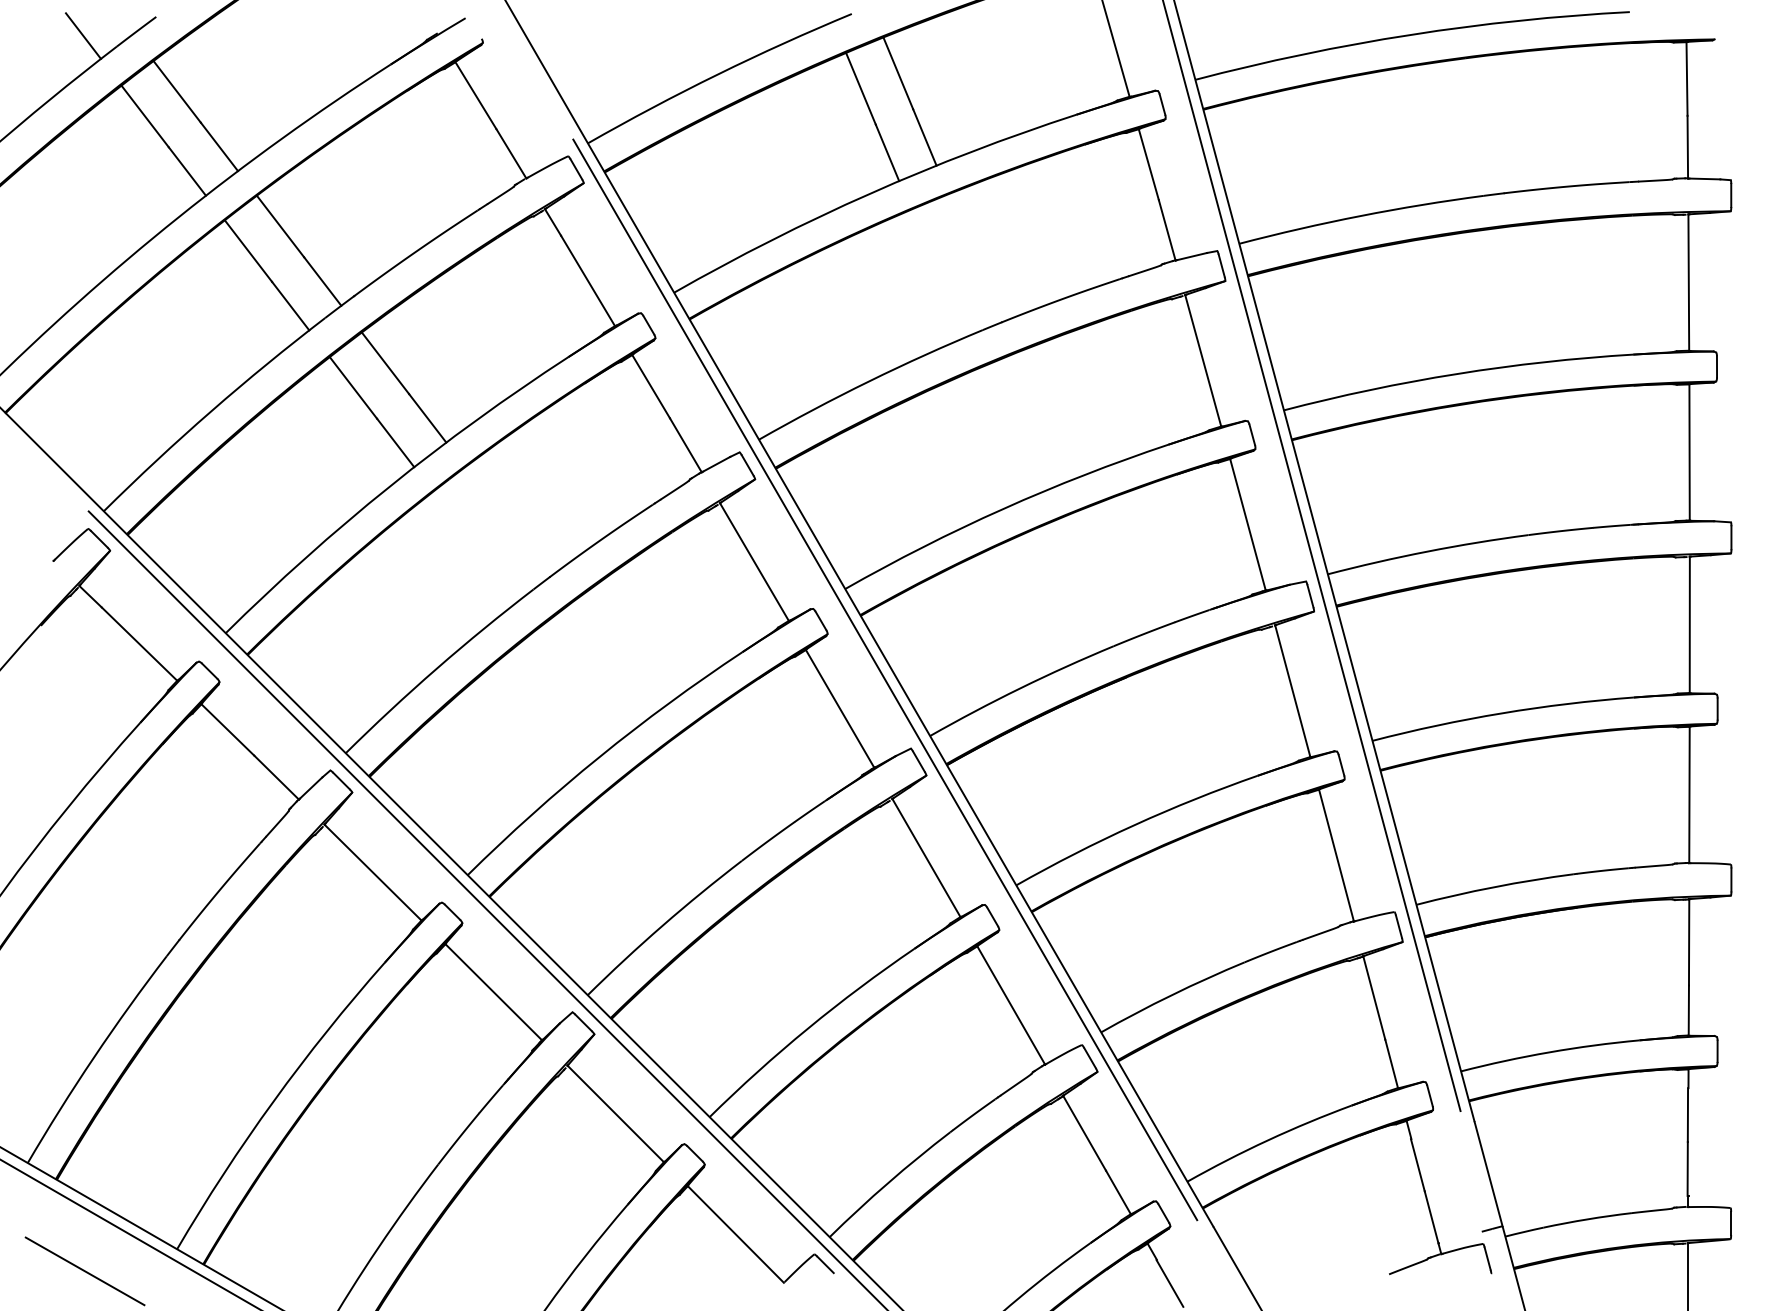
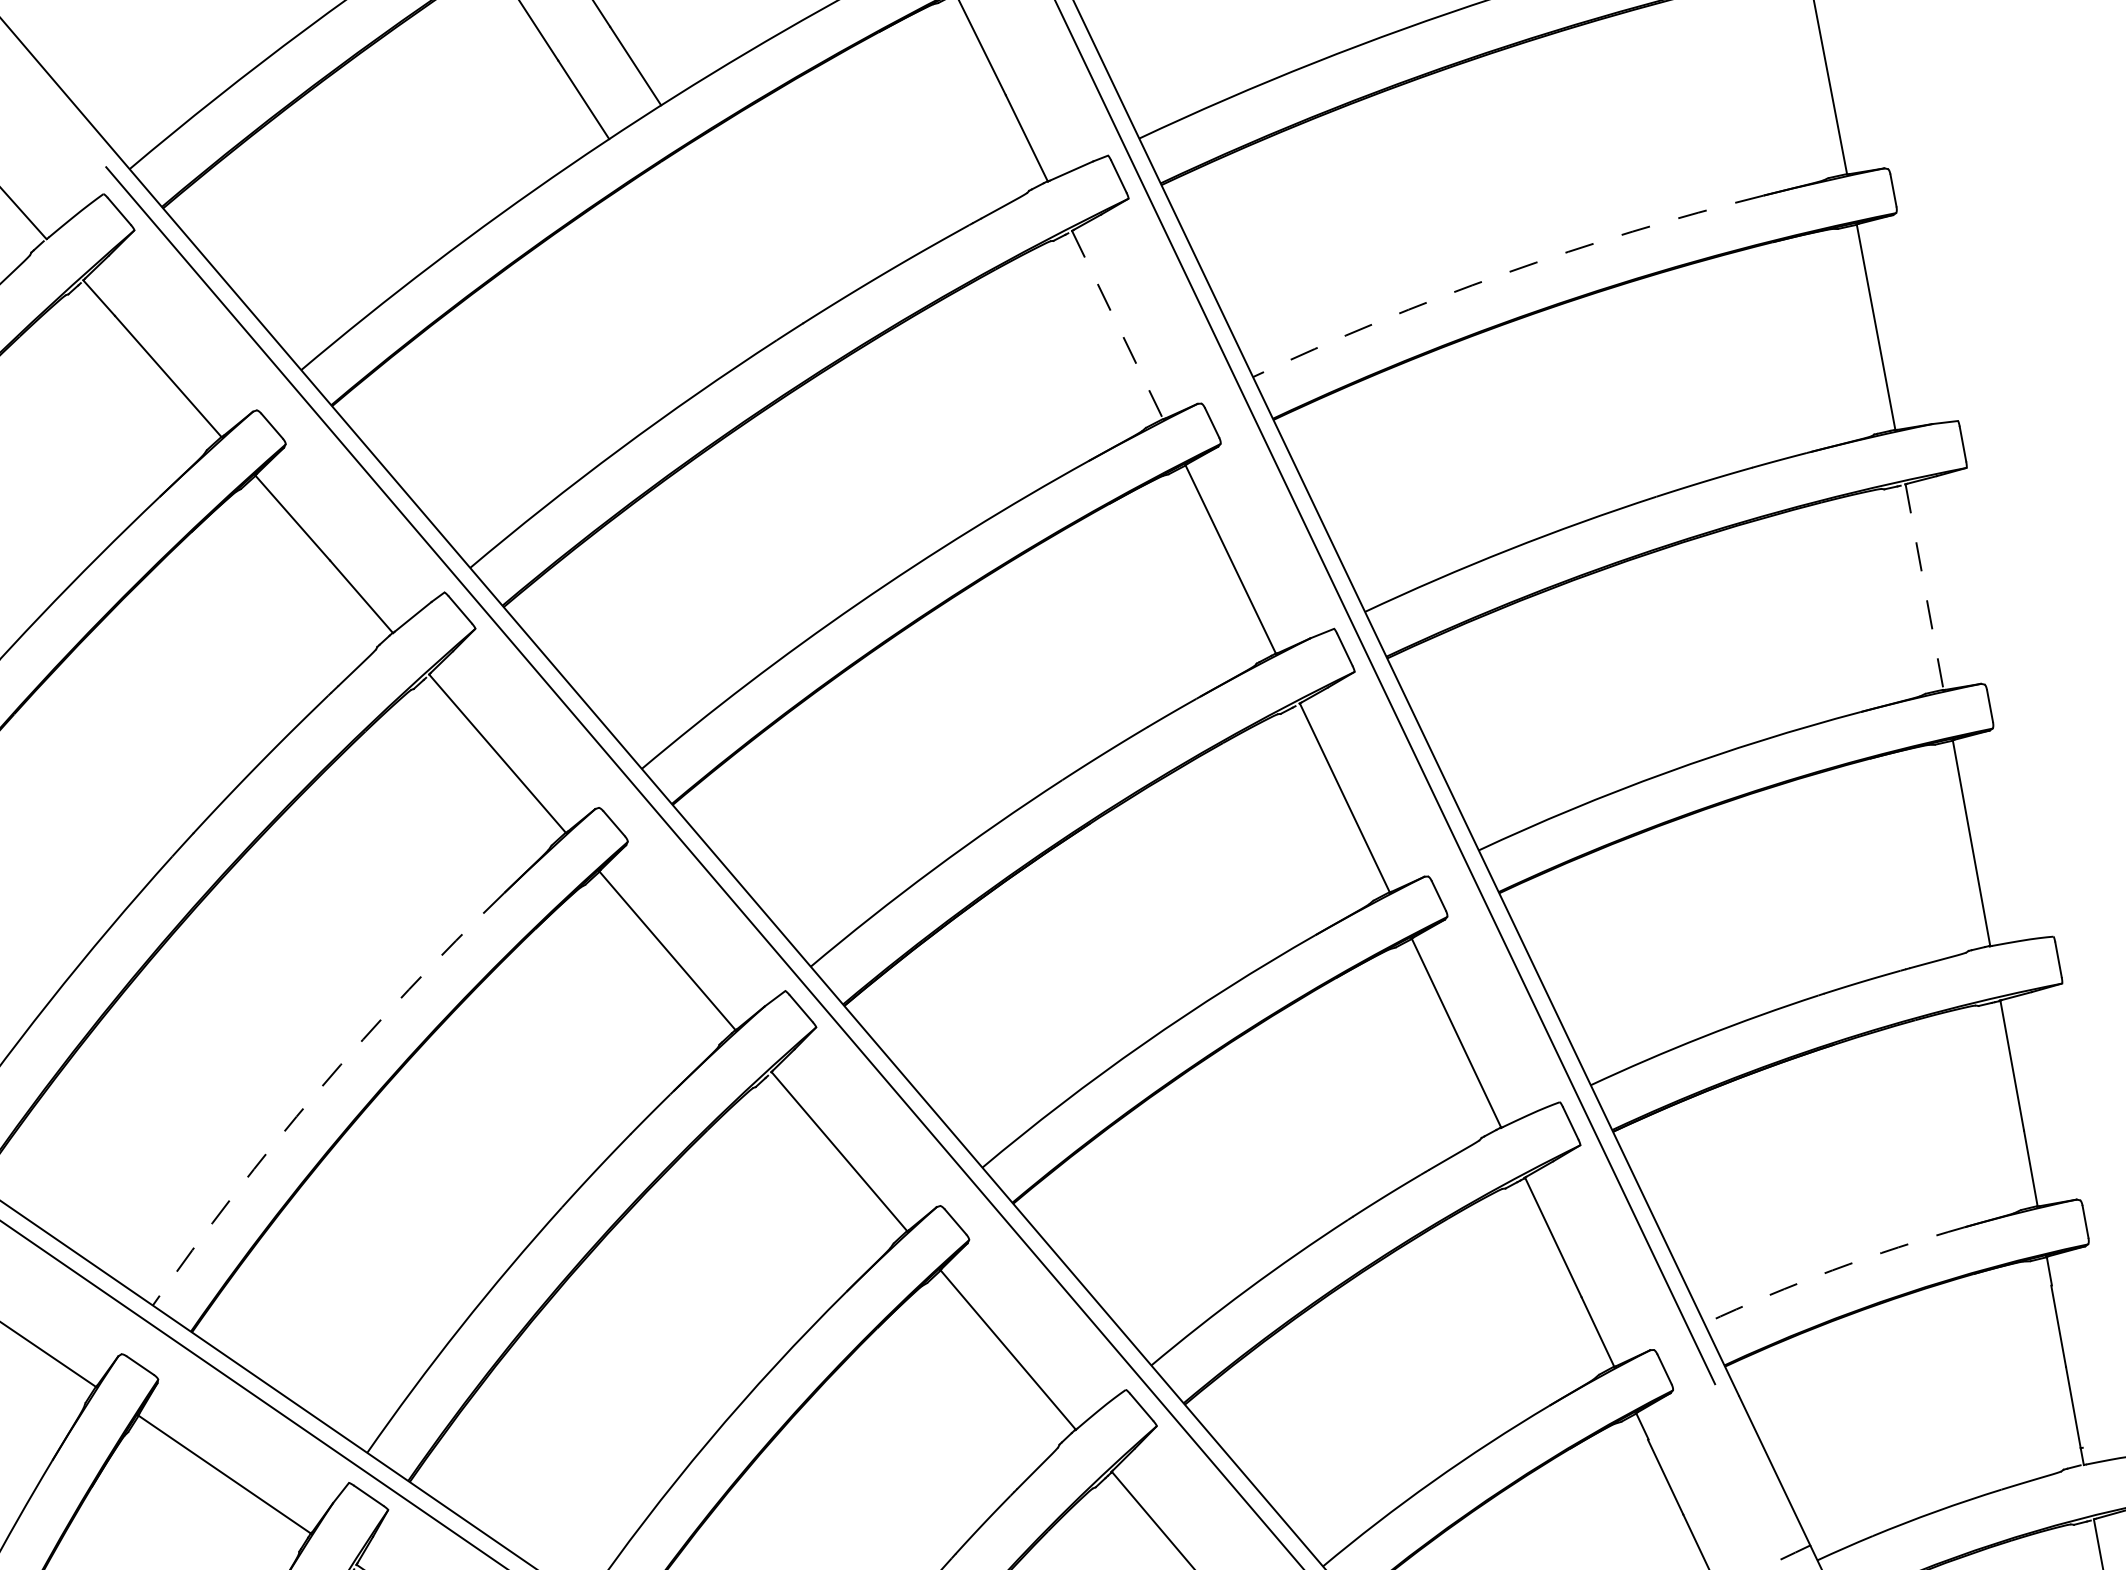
line: (1203, 361) -> (1118, 325), solid -> dashed
arc: (1457, 373) -> (1504, 273), solid -> dashed
line: (1689, 625) -> (1924, 588), solid -> dashed
arc: (599, 757) -> (318, 1091), solid -> dashed
arc: (1549, 1052) -> (1832, 1270), solid -> dashed

